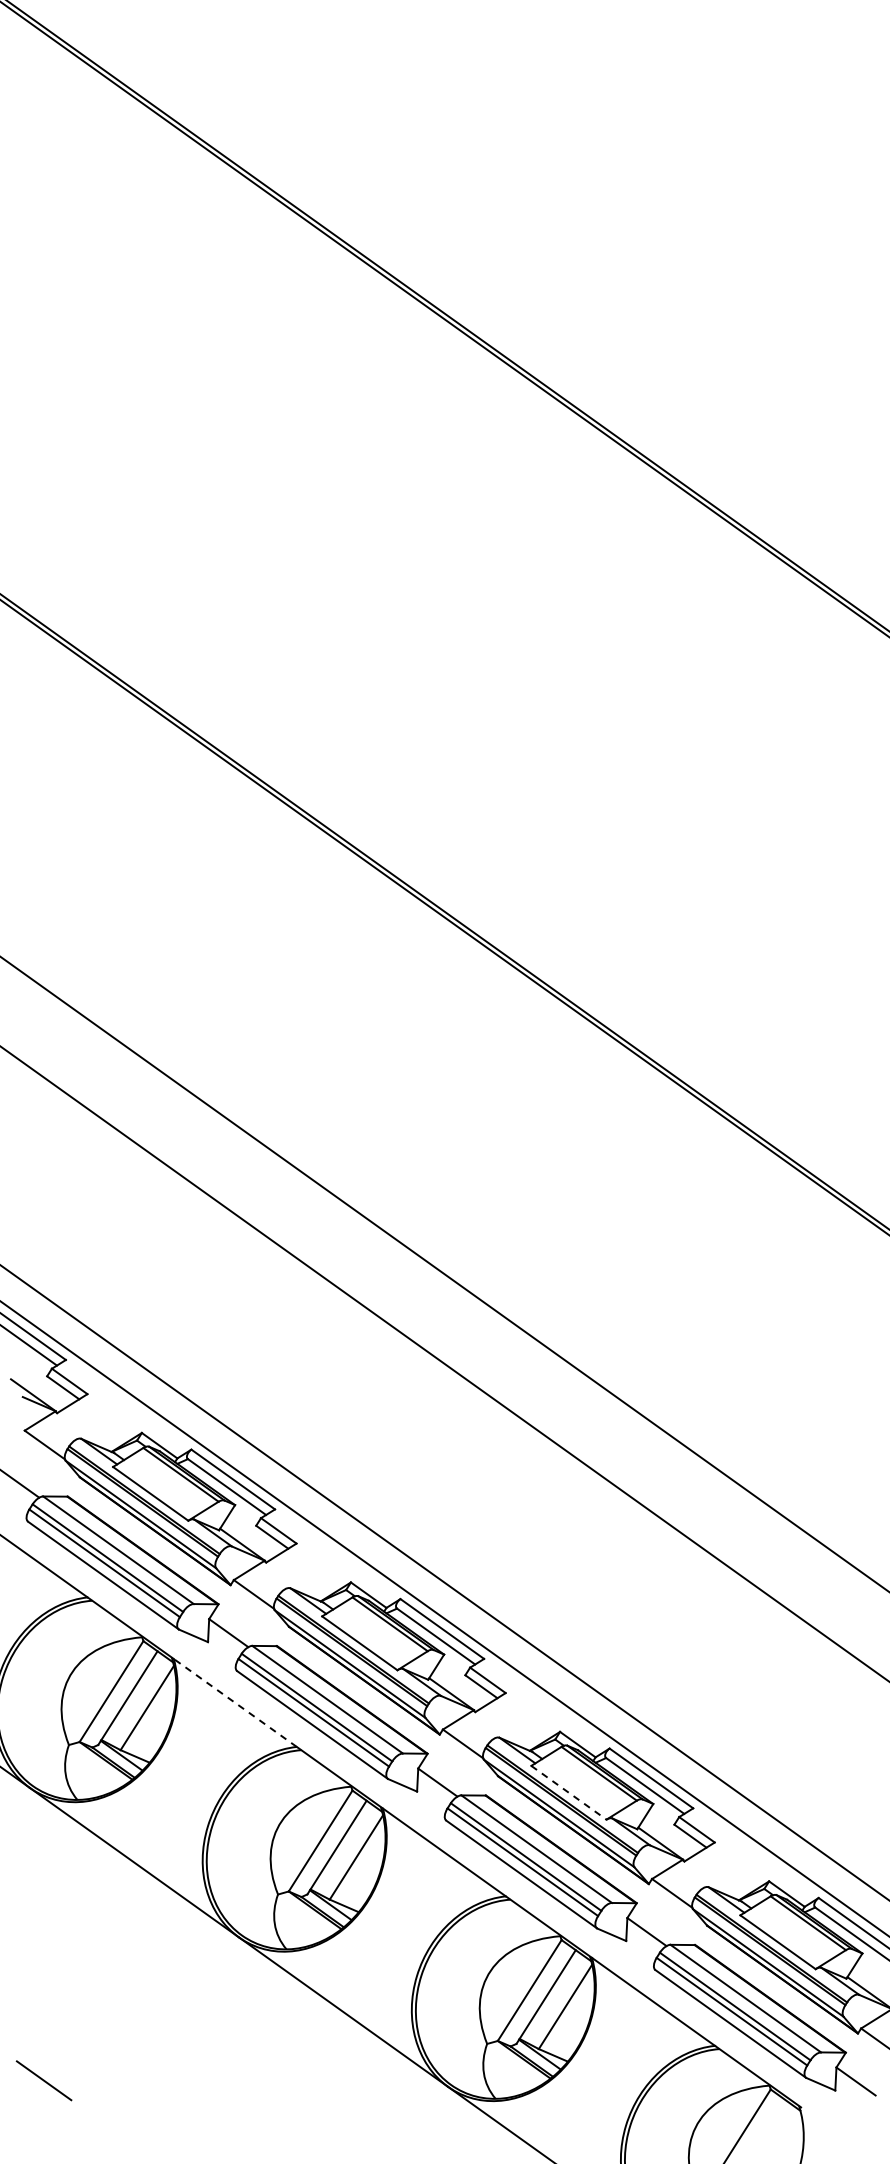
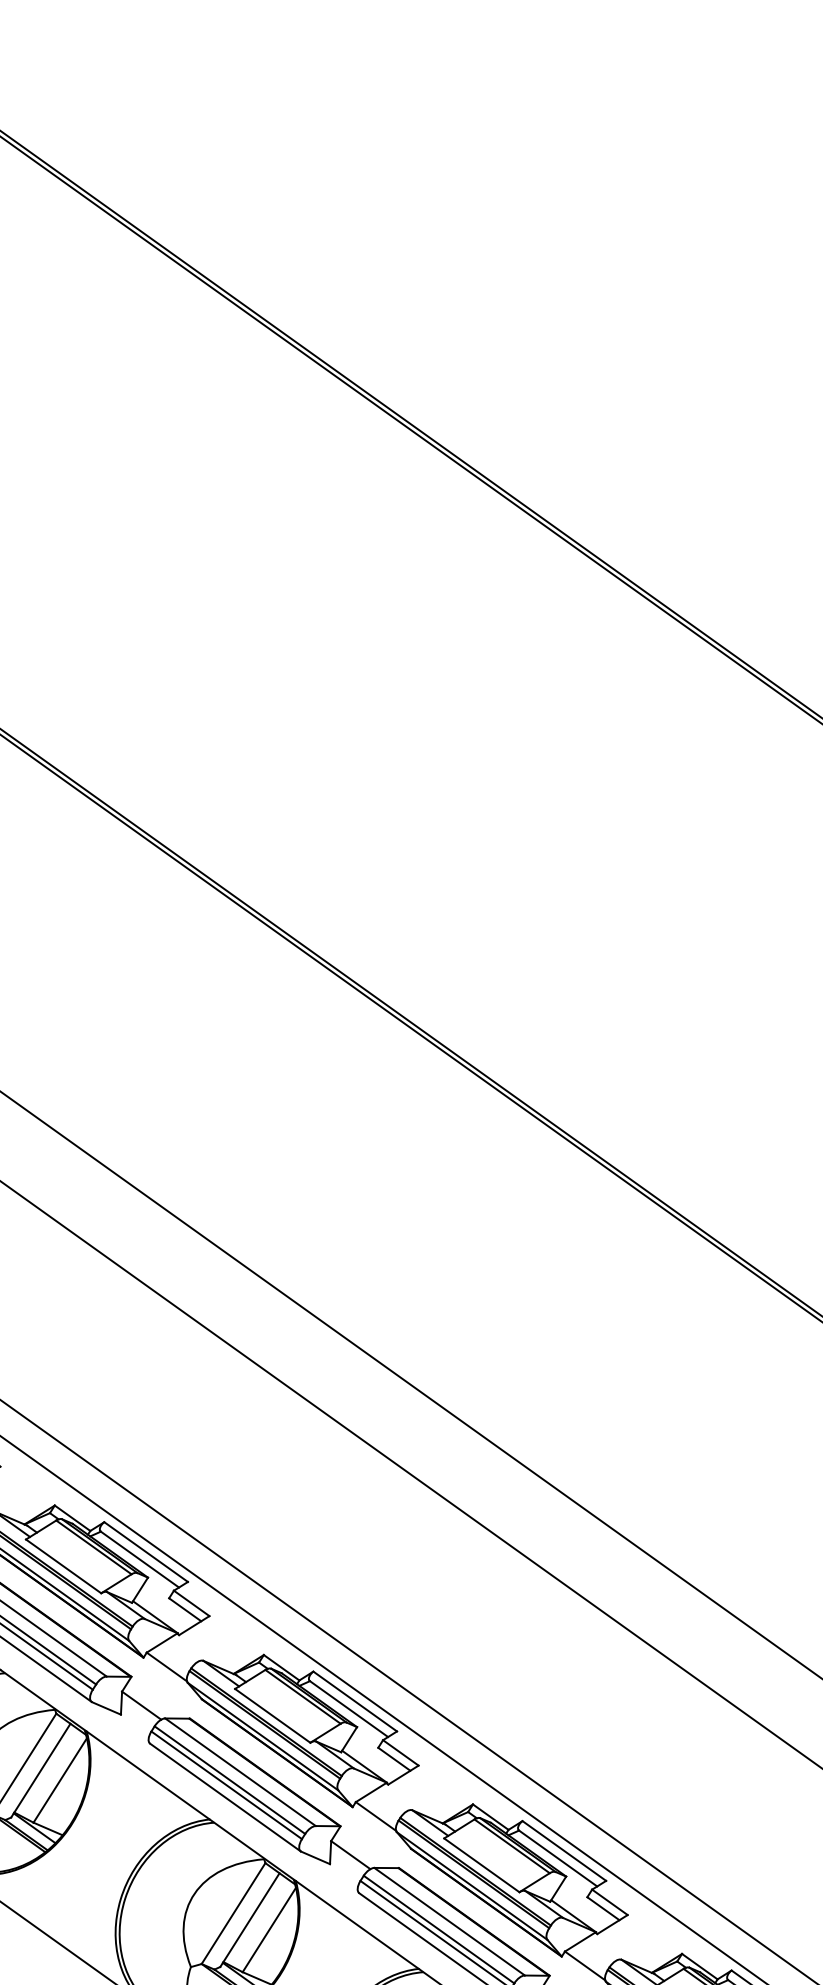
line: (235, 1702) -> (148, 1775), dashed -> solid
line: (569, 1793) -> (482, 1866), dashed -> solid

